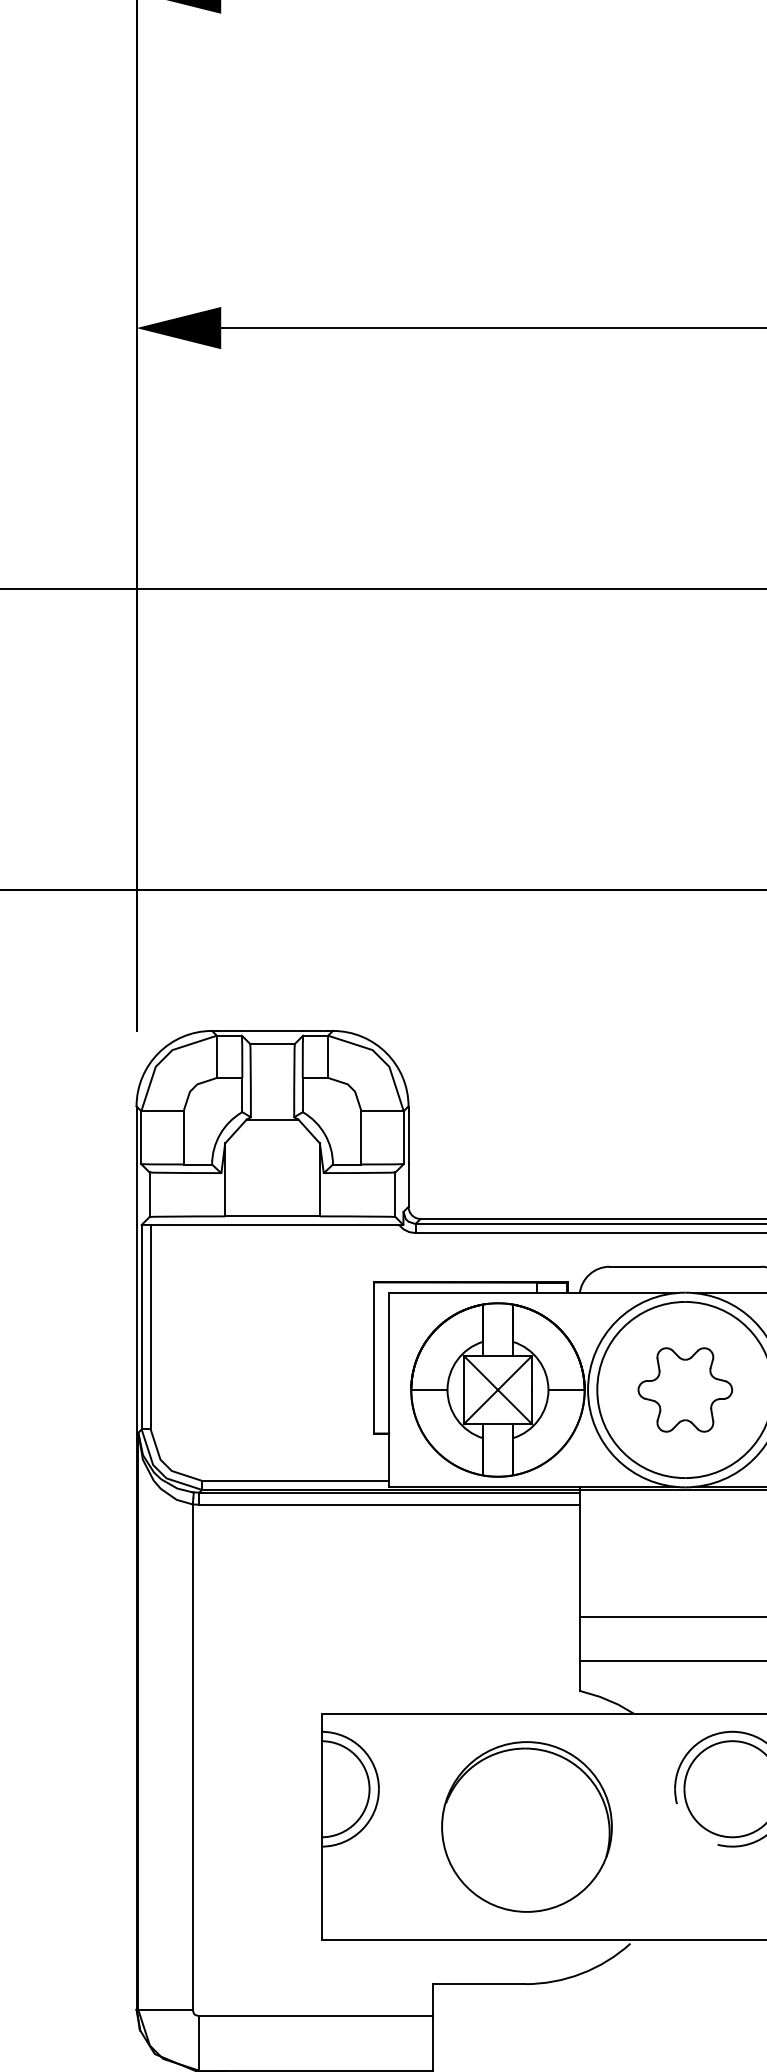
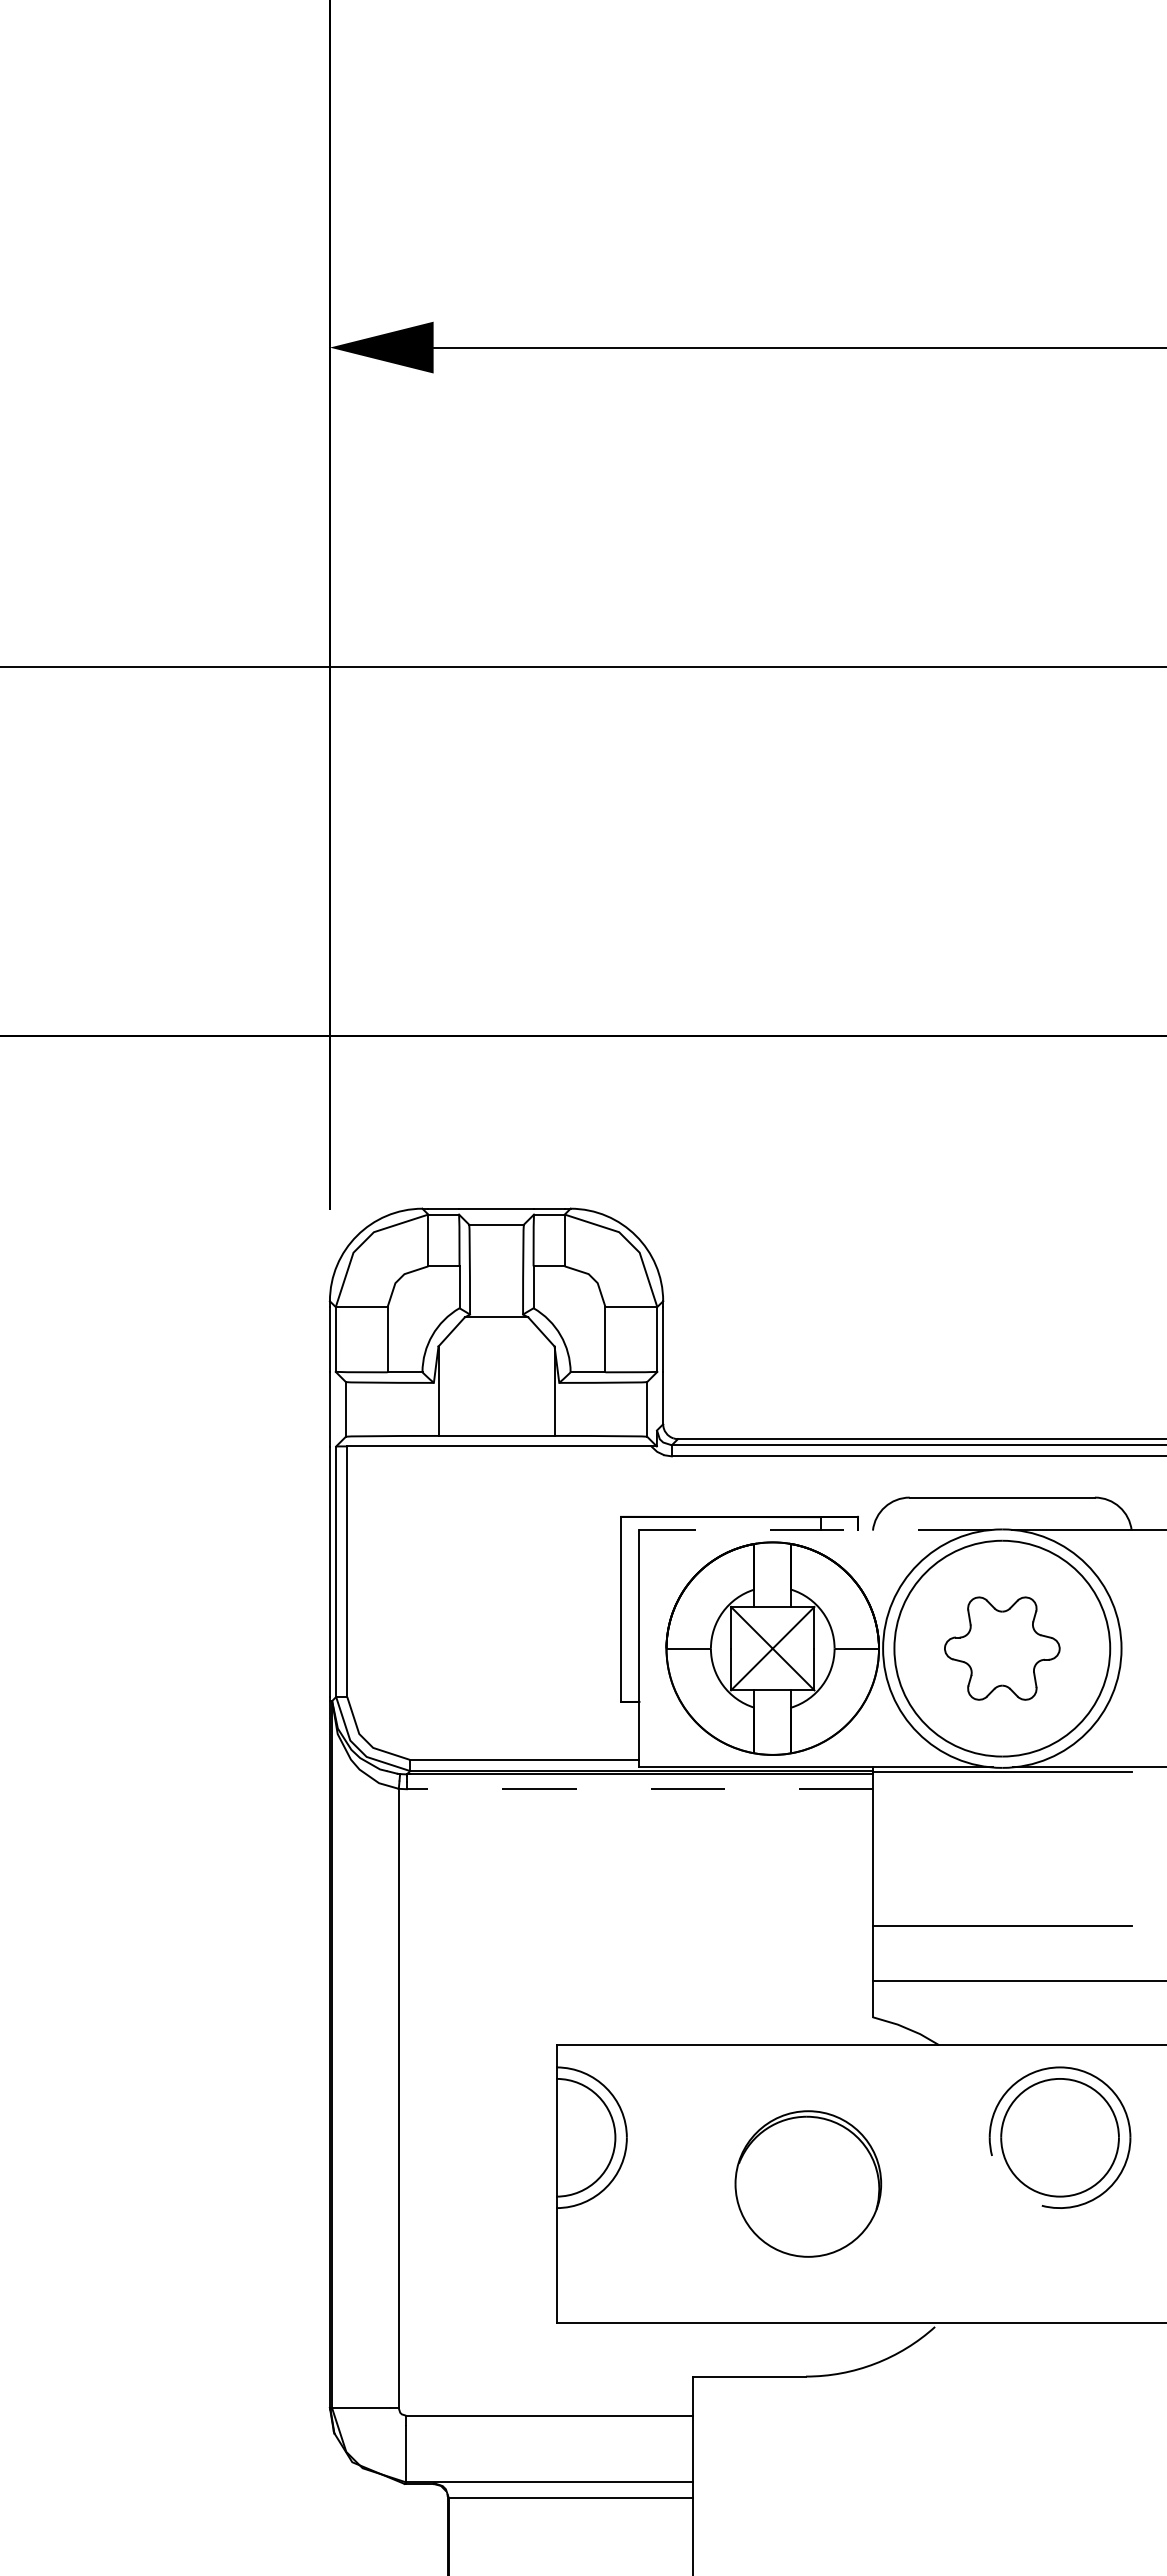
line: (532, 1293) -> (815, 1530), solid -> dashed
line: (389, 1504) -> (639, 1789), solid -> dashed
part: (527, 1826) -> (808, 2183), size x0.7

